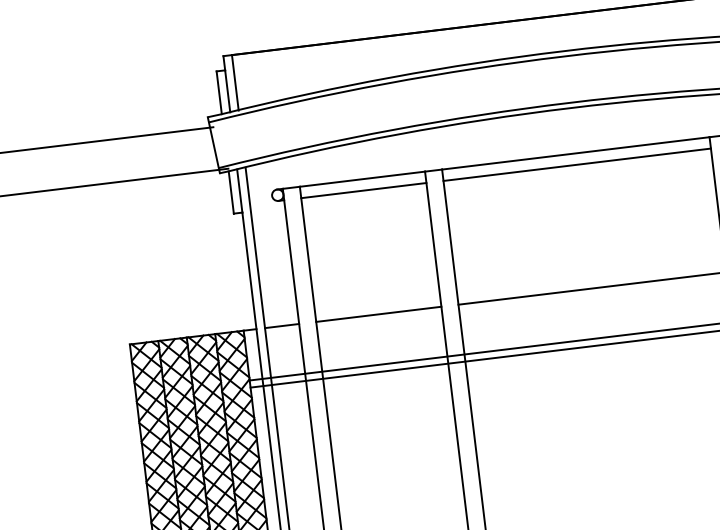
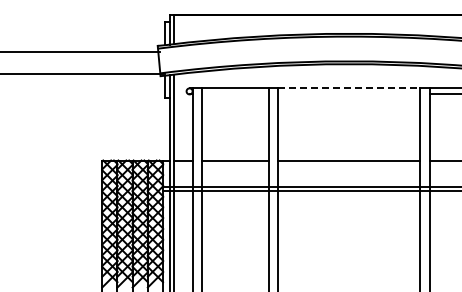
line: (576, 153) -> (349, 88), solid -> dashed
line: (576, 165) -> (348, 94), removed
line: (362, 190) -> (234, 94), removed

